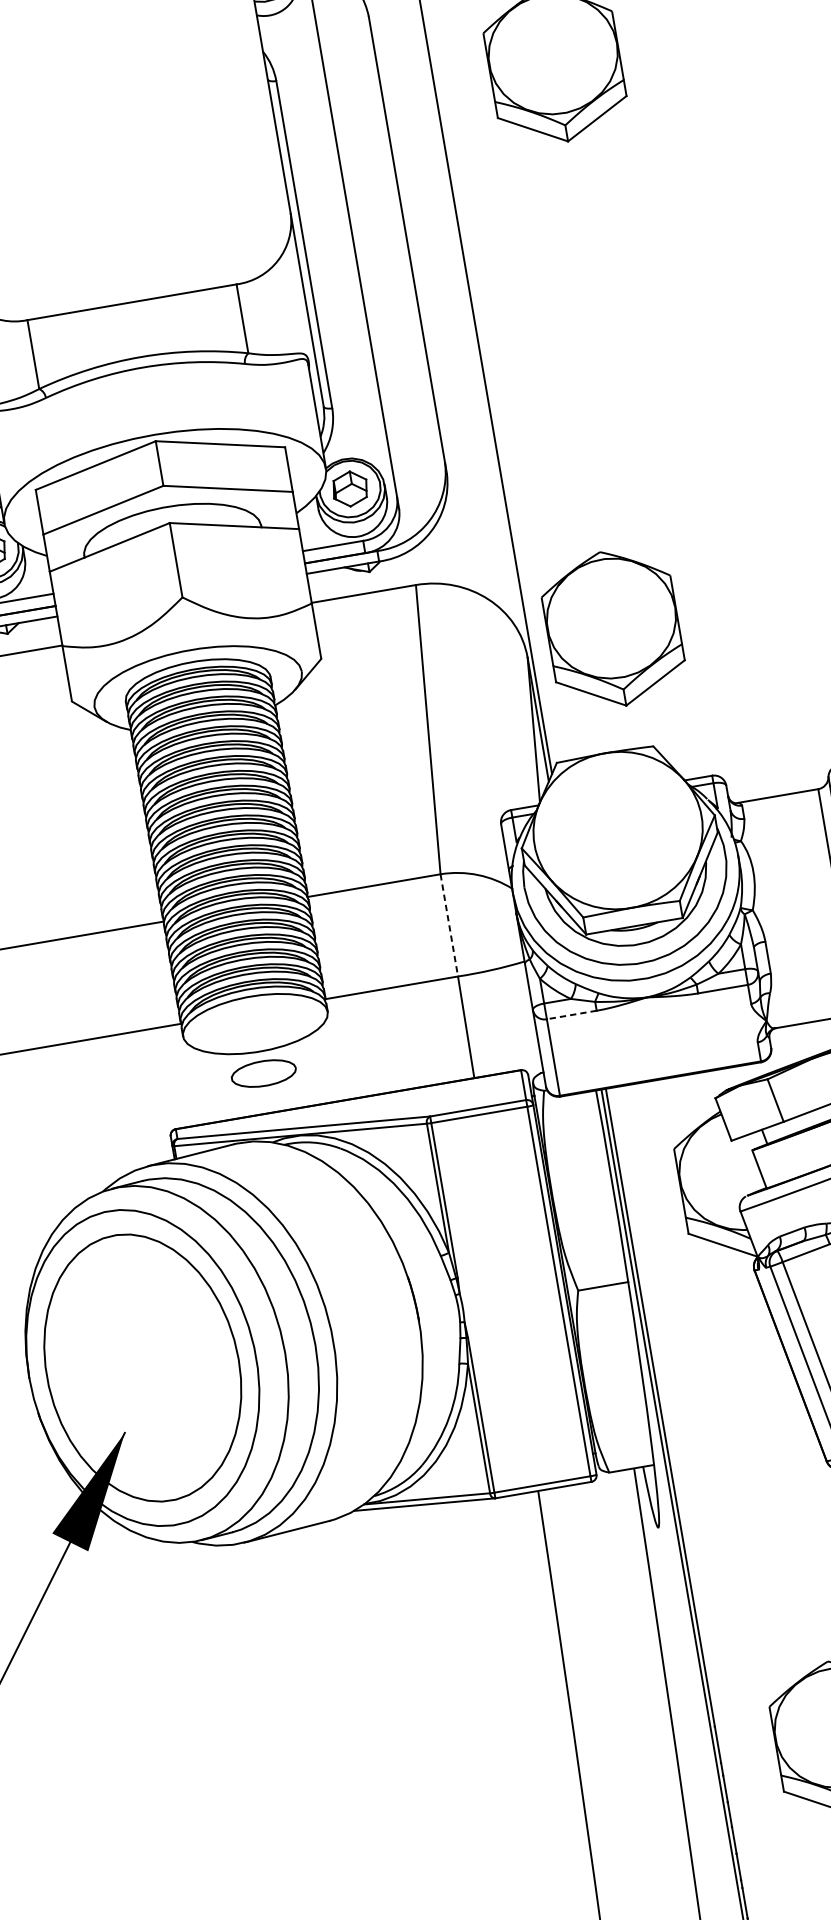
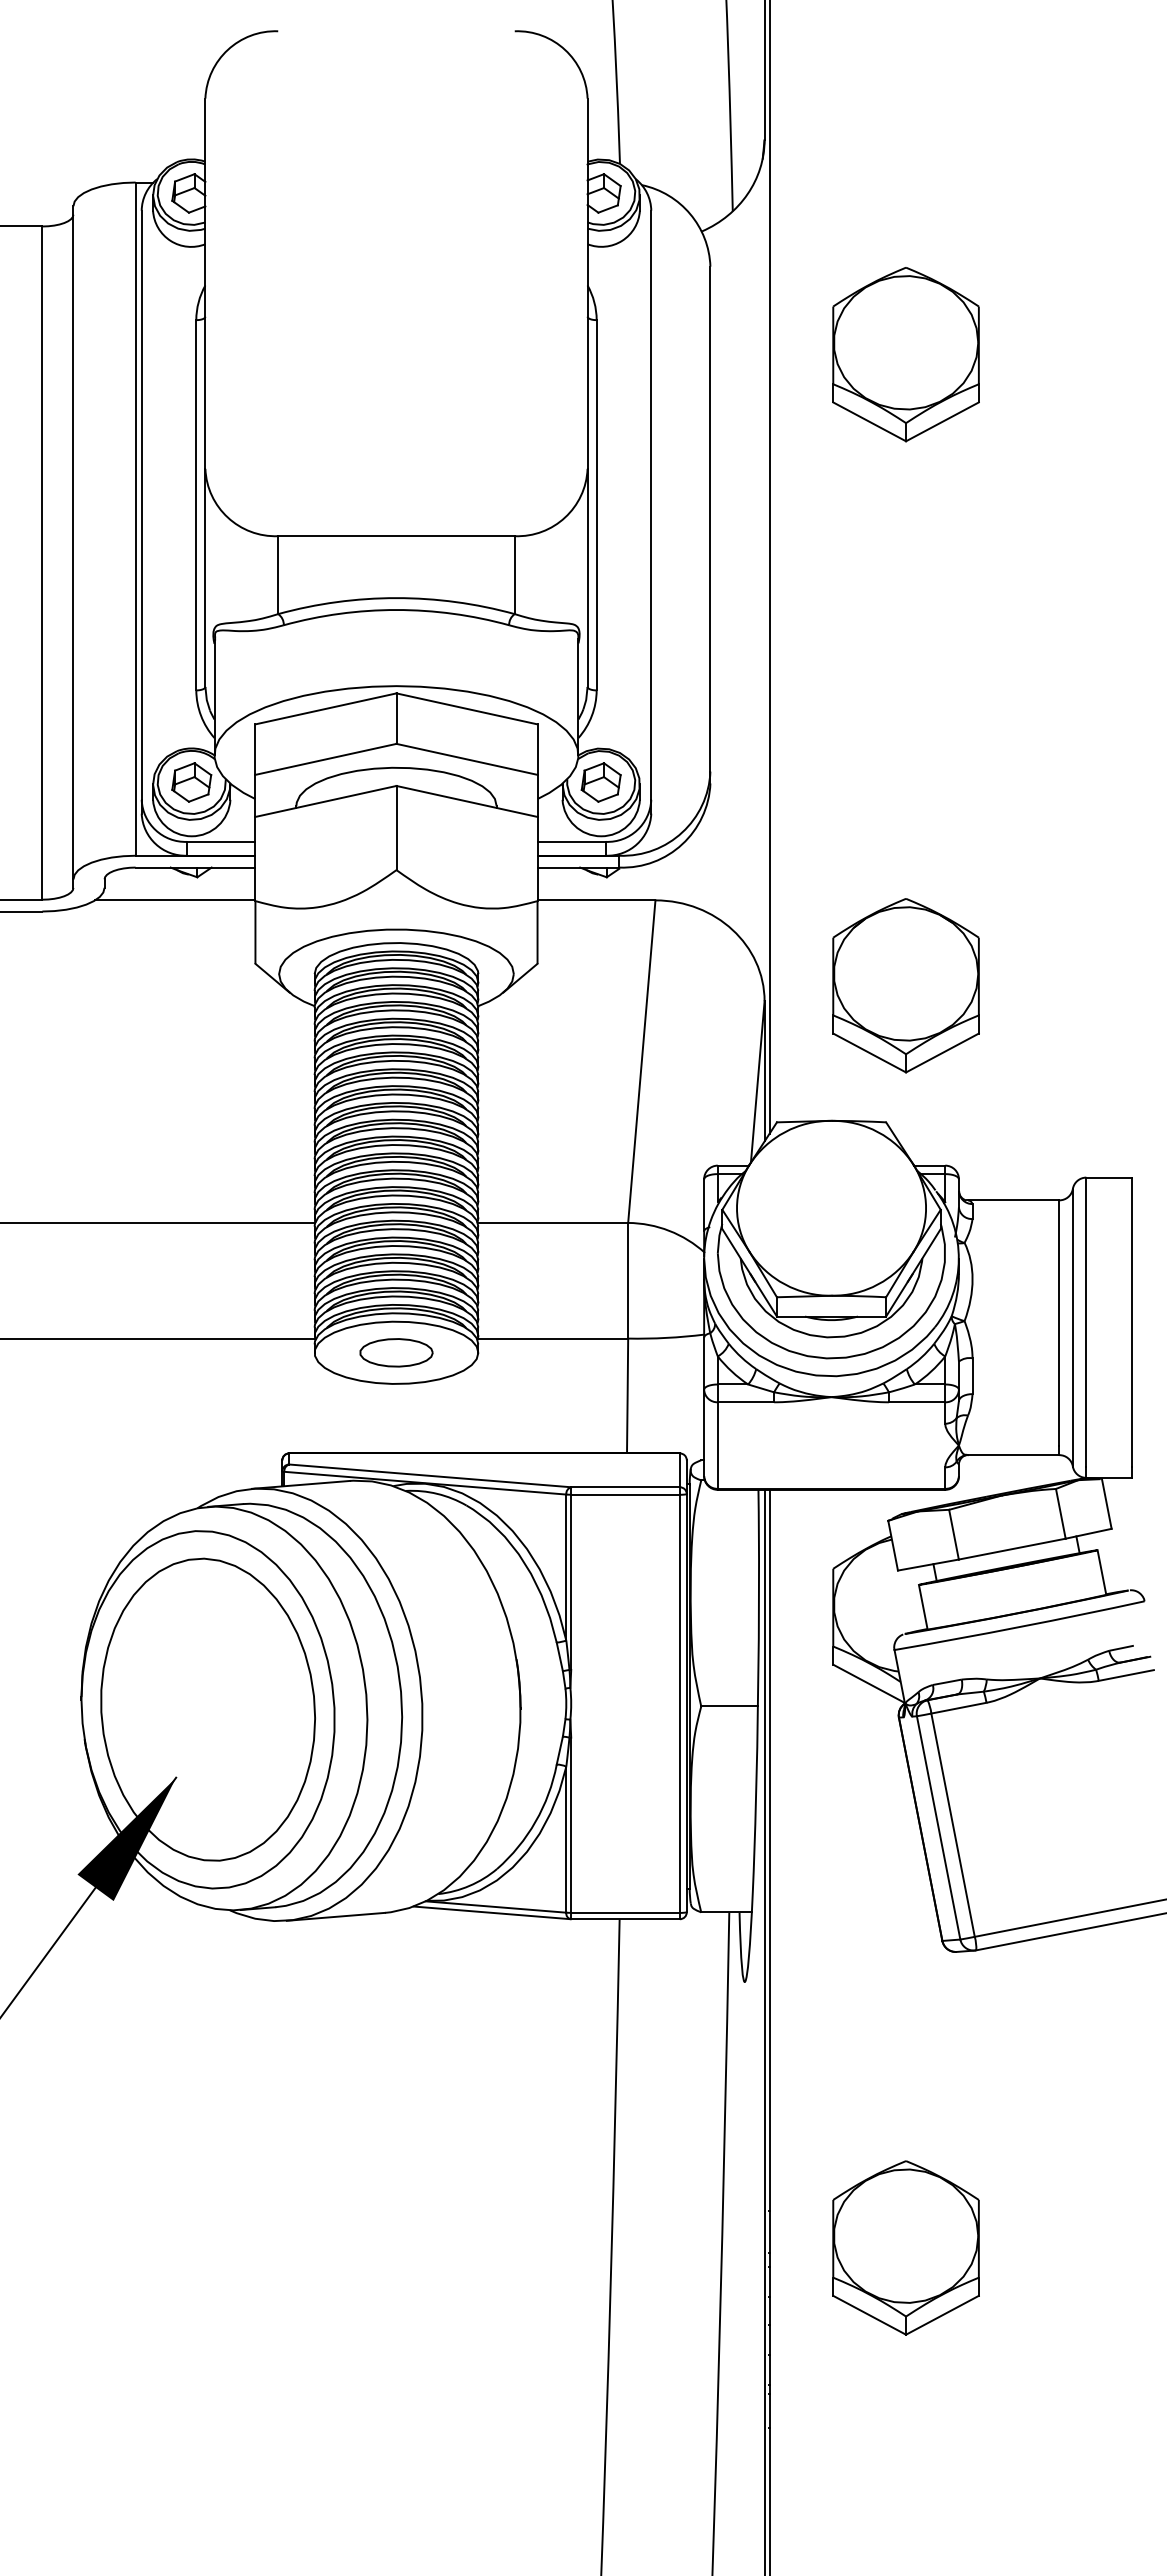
part: (612, 628) -> (905, 985), moved
line: (449, 925) -> (628, 1280), dashed -> solid
line: (571, 1015) -> (745, 1402), dashed -> solid
part: (263, 1073) -> (396, 1352), moved

